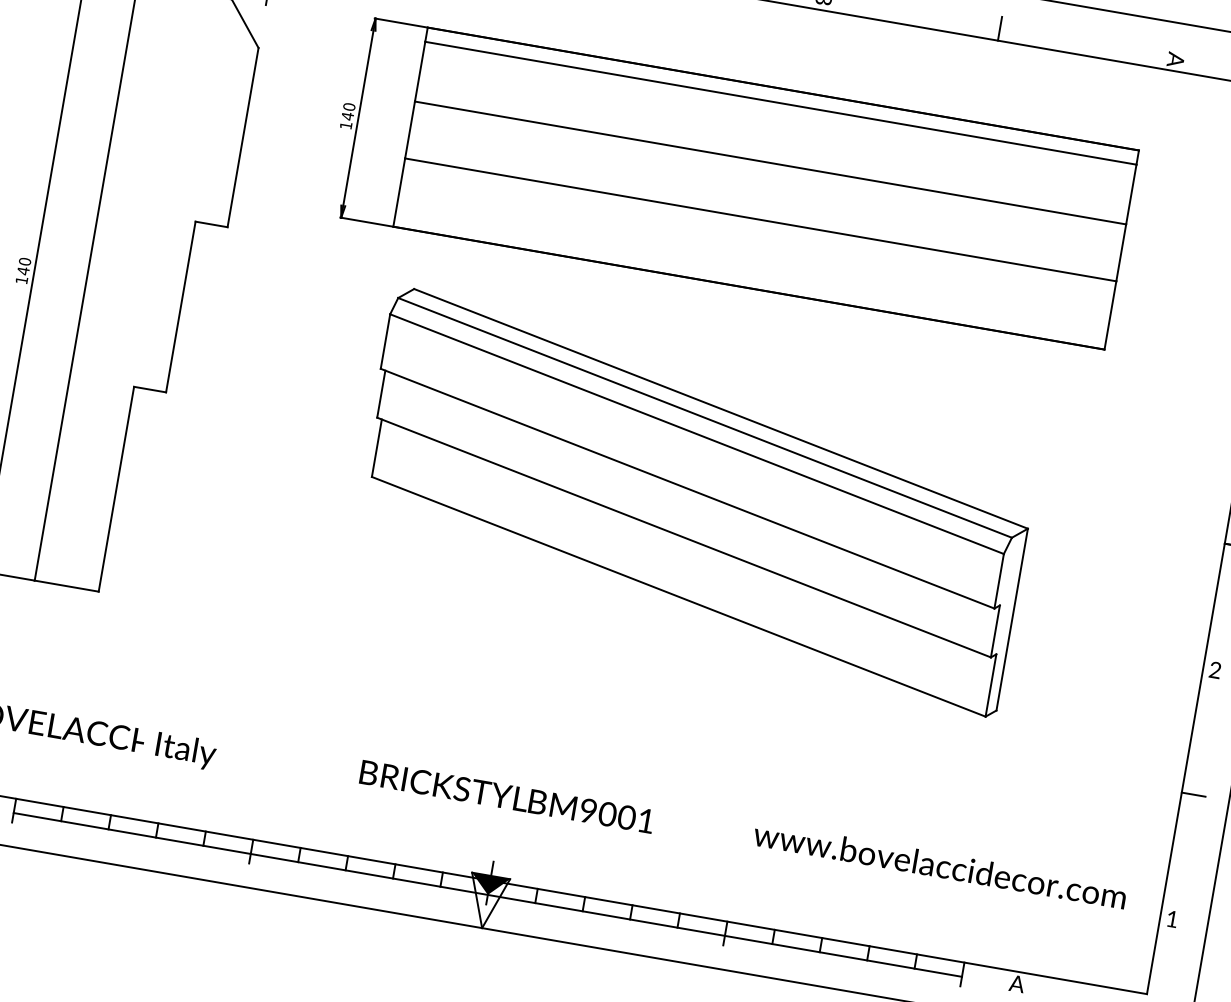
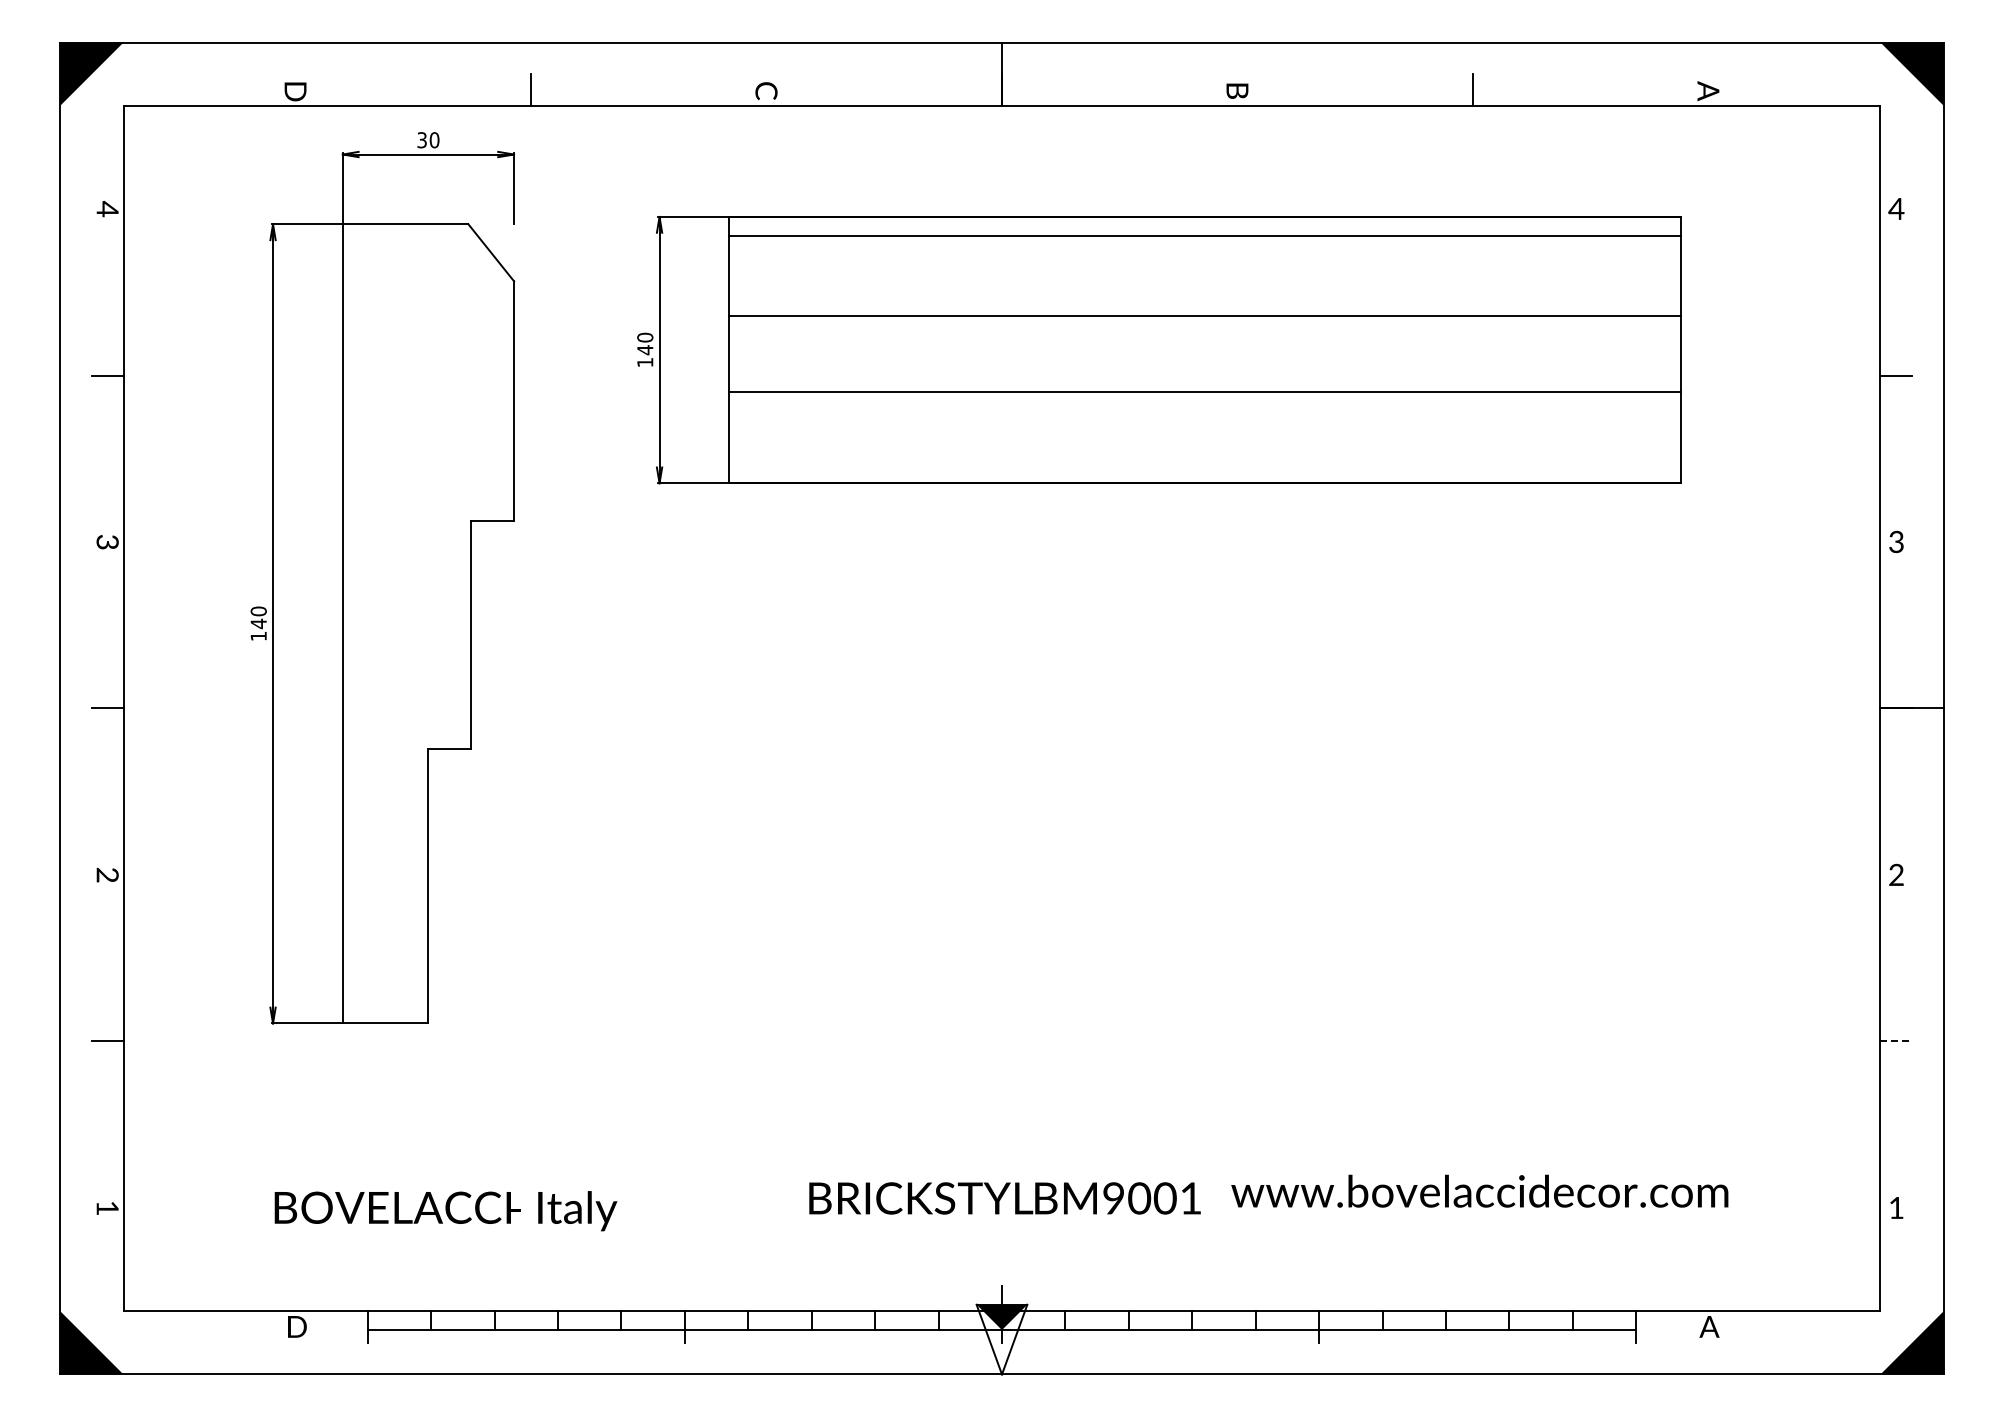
part: (694, 501) -> (1182, 772), removed
line: (1193, 794) -> (1896, 1041), solid -> dashed
text: (939, 864) -> (1479, 1190), moved

